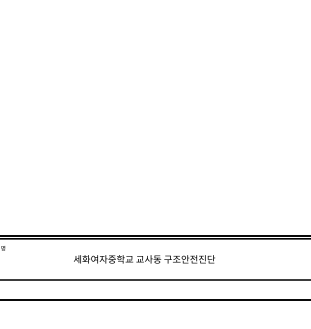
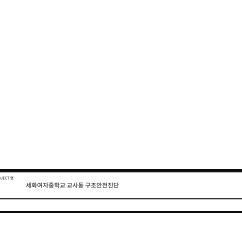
text: (144, 258) -> (72, 184), moved

